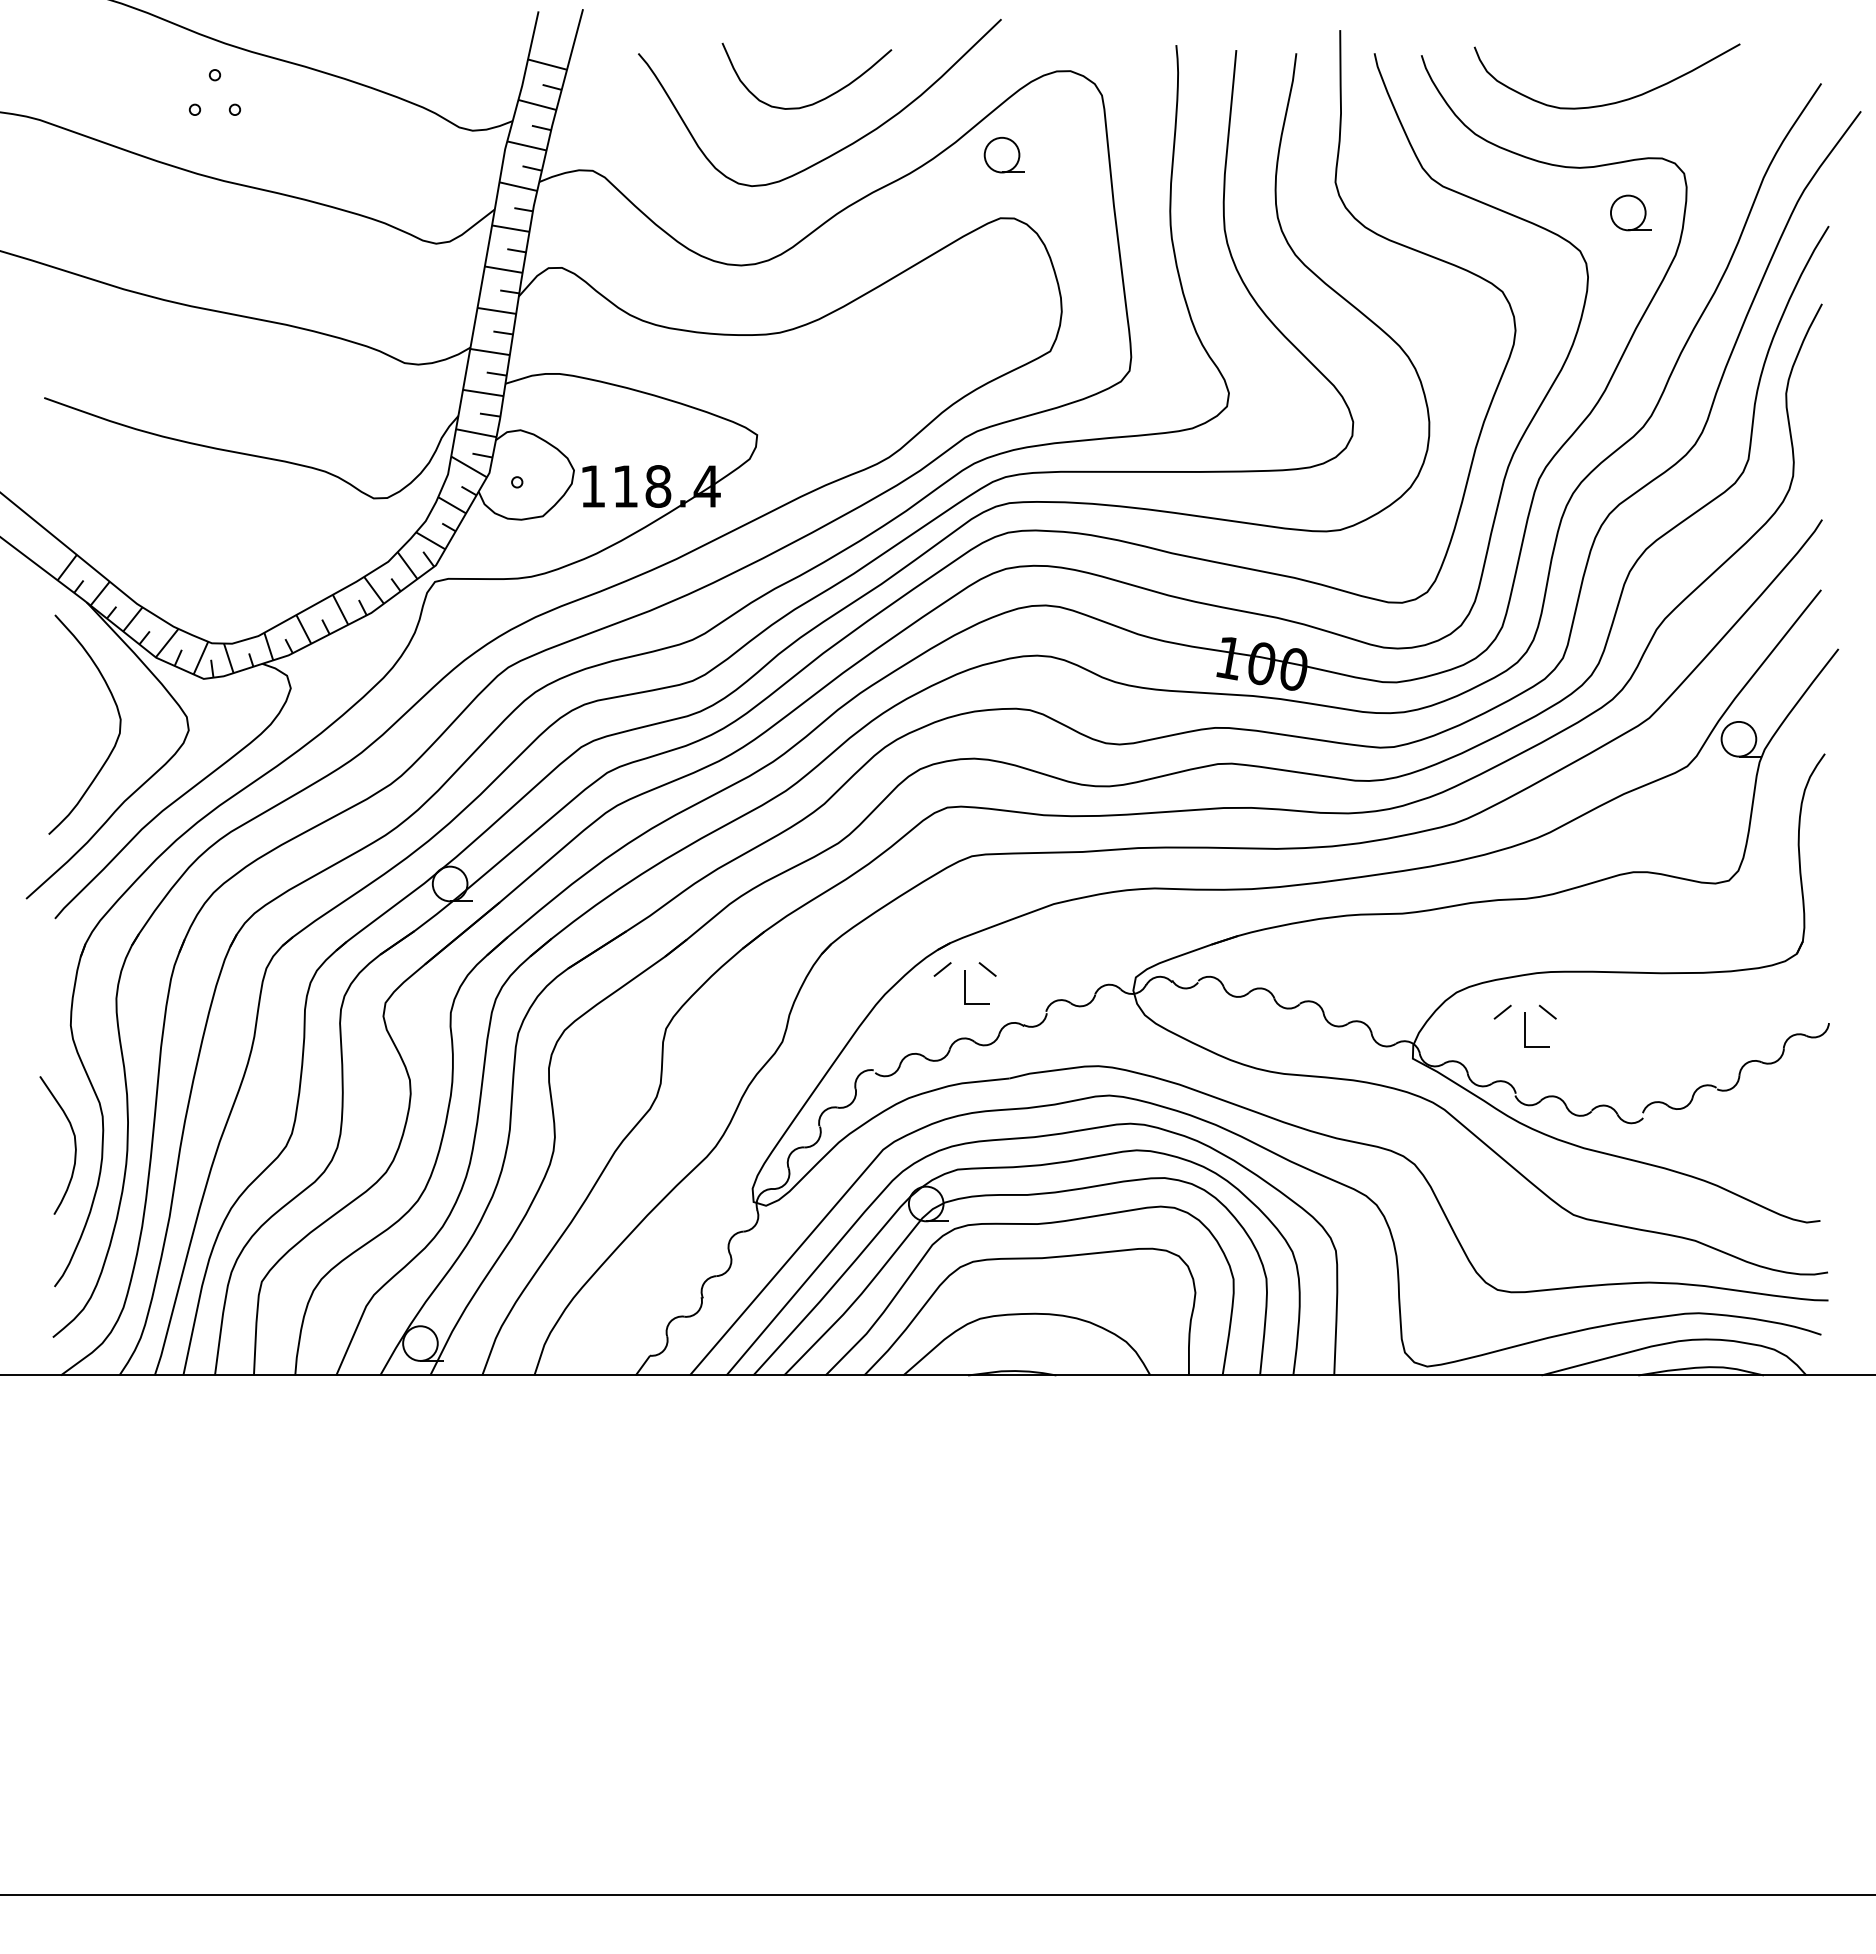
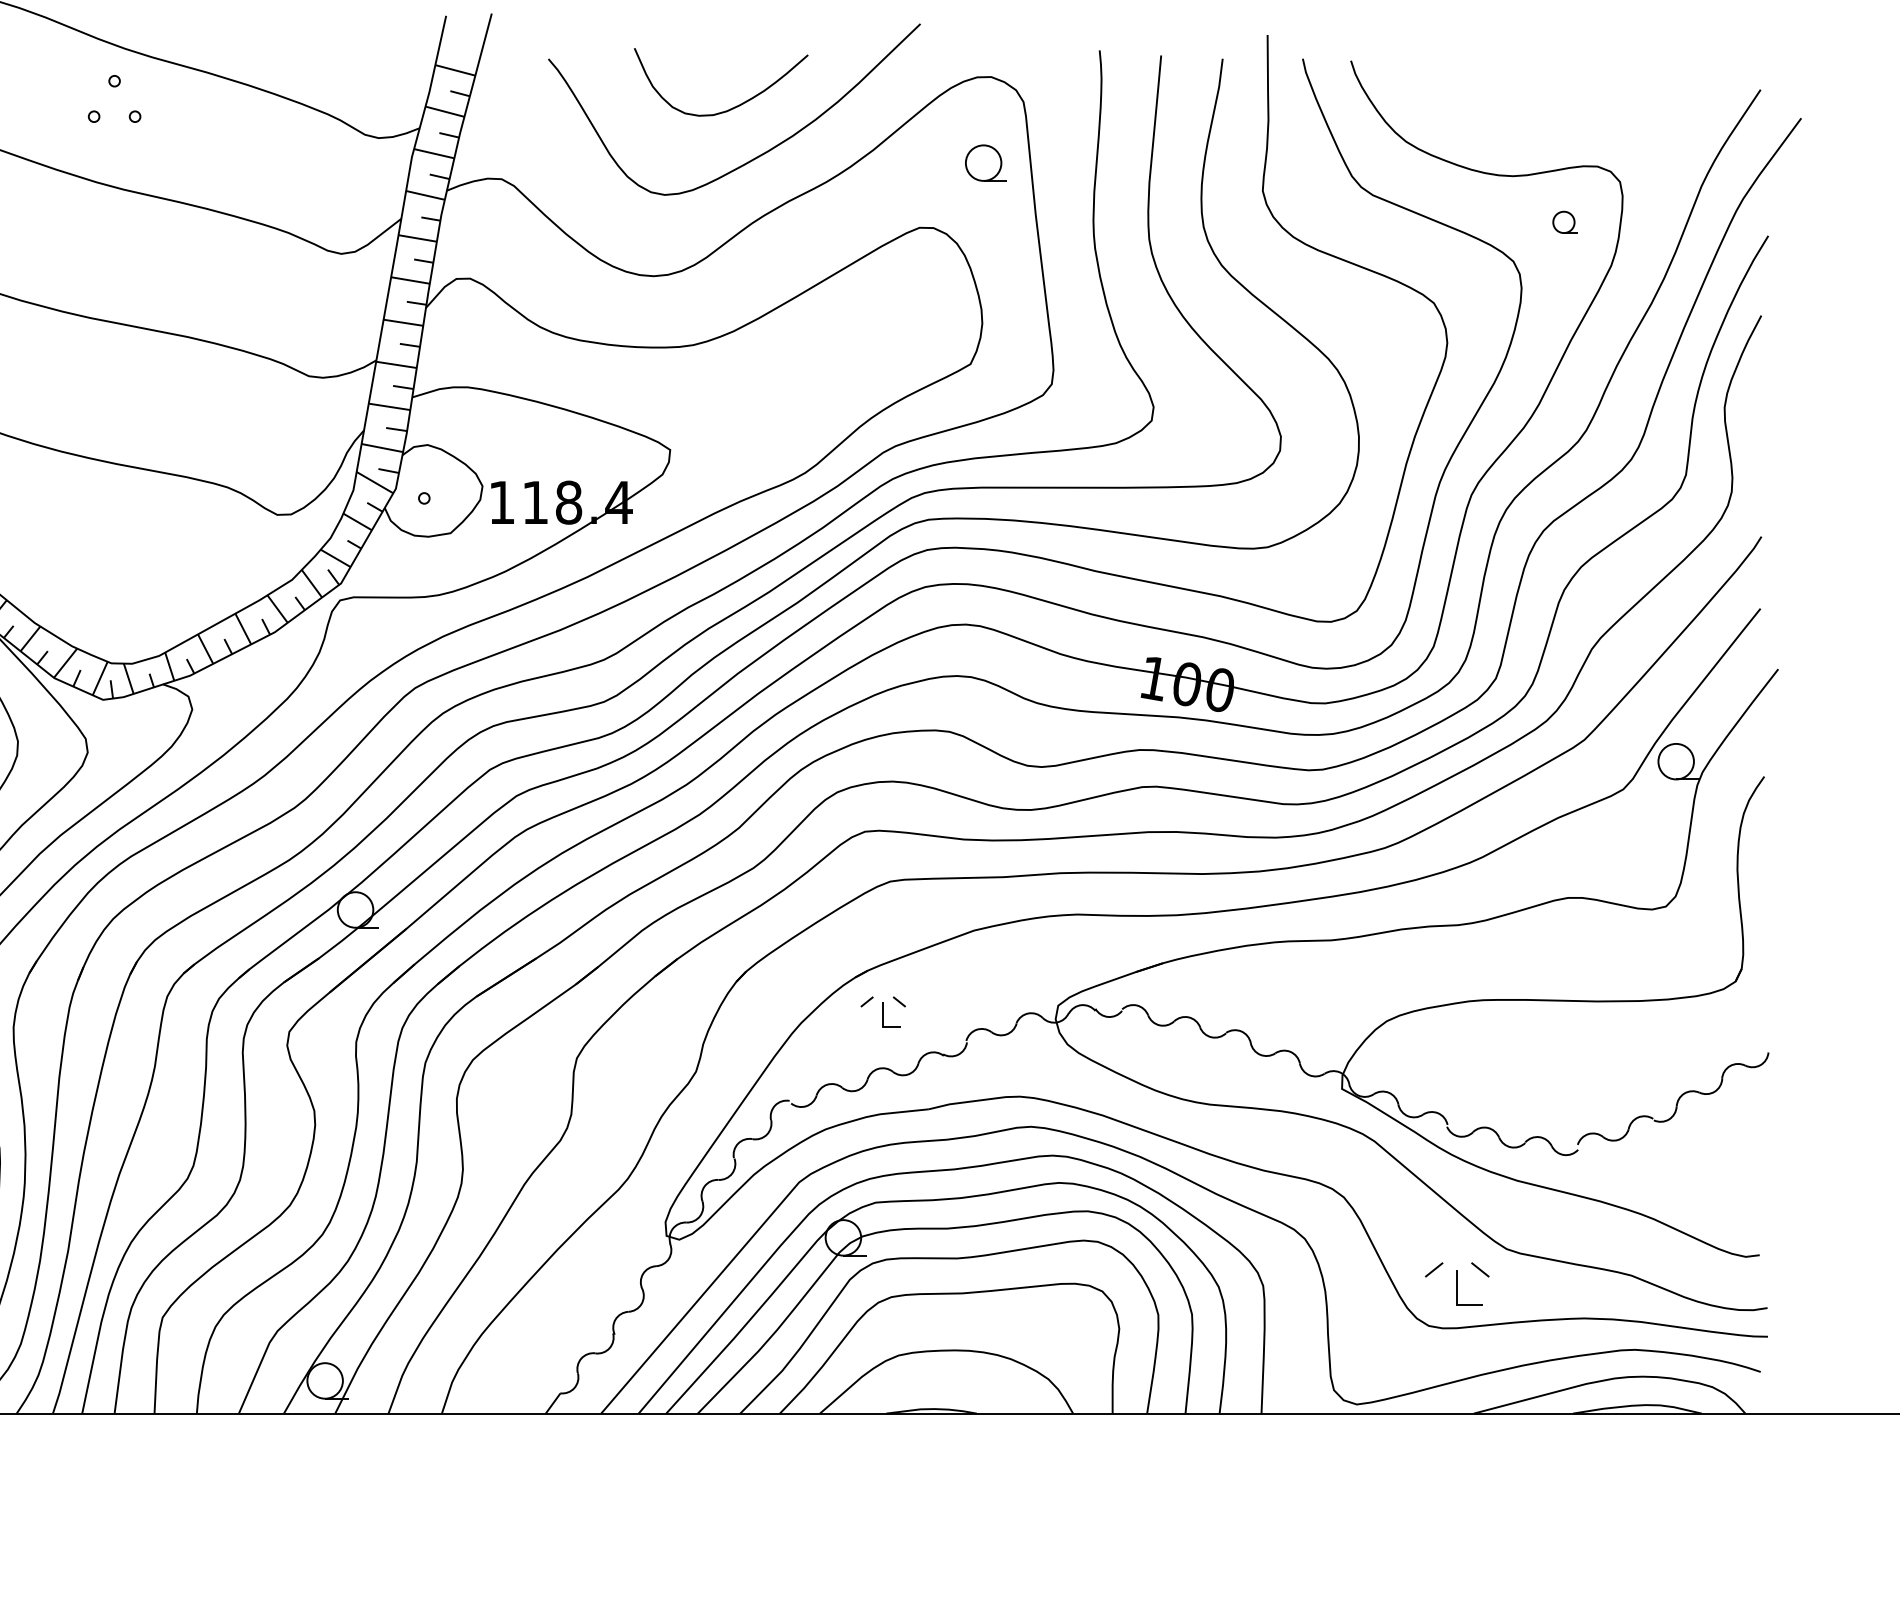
curve: (1611, 102) -> (1545, 109), removed
part: (1003, 154) -> (985, 162), moved
part: (1630, 212) -> (1565, 221), size x0.6
part: (964, 983) -> (882, 1011), size x0.7
part: (1524, 1025) -> (1456, 1283), moved

